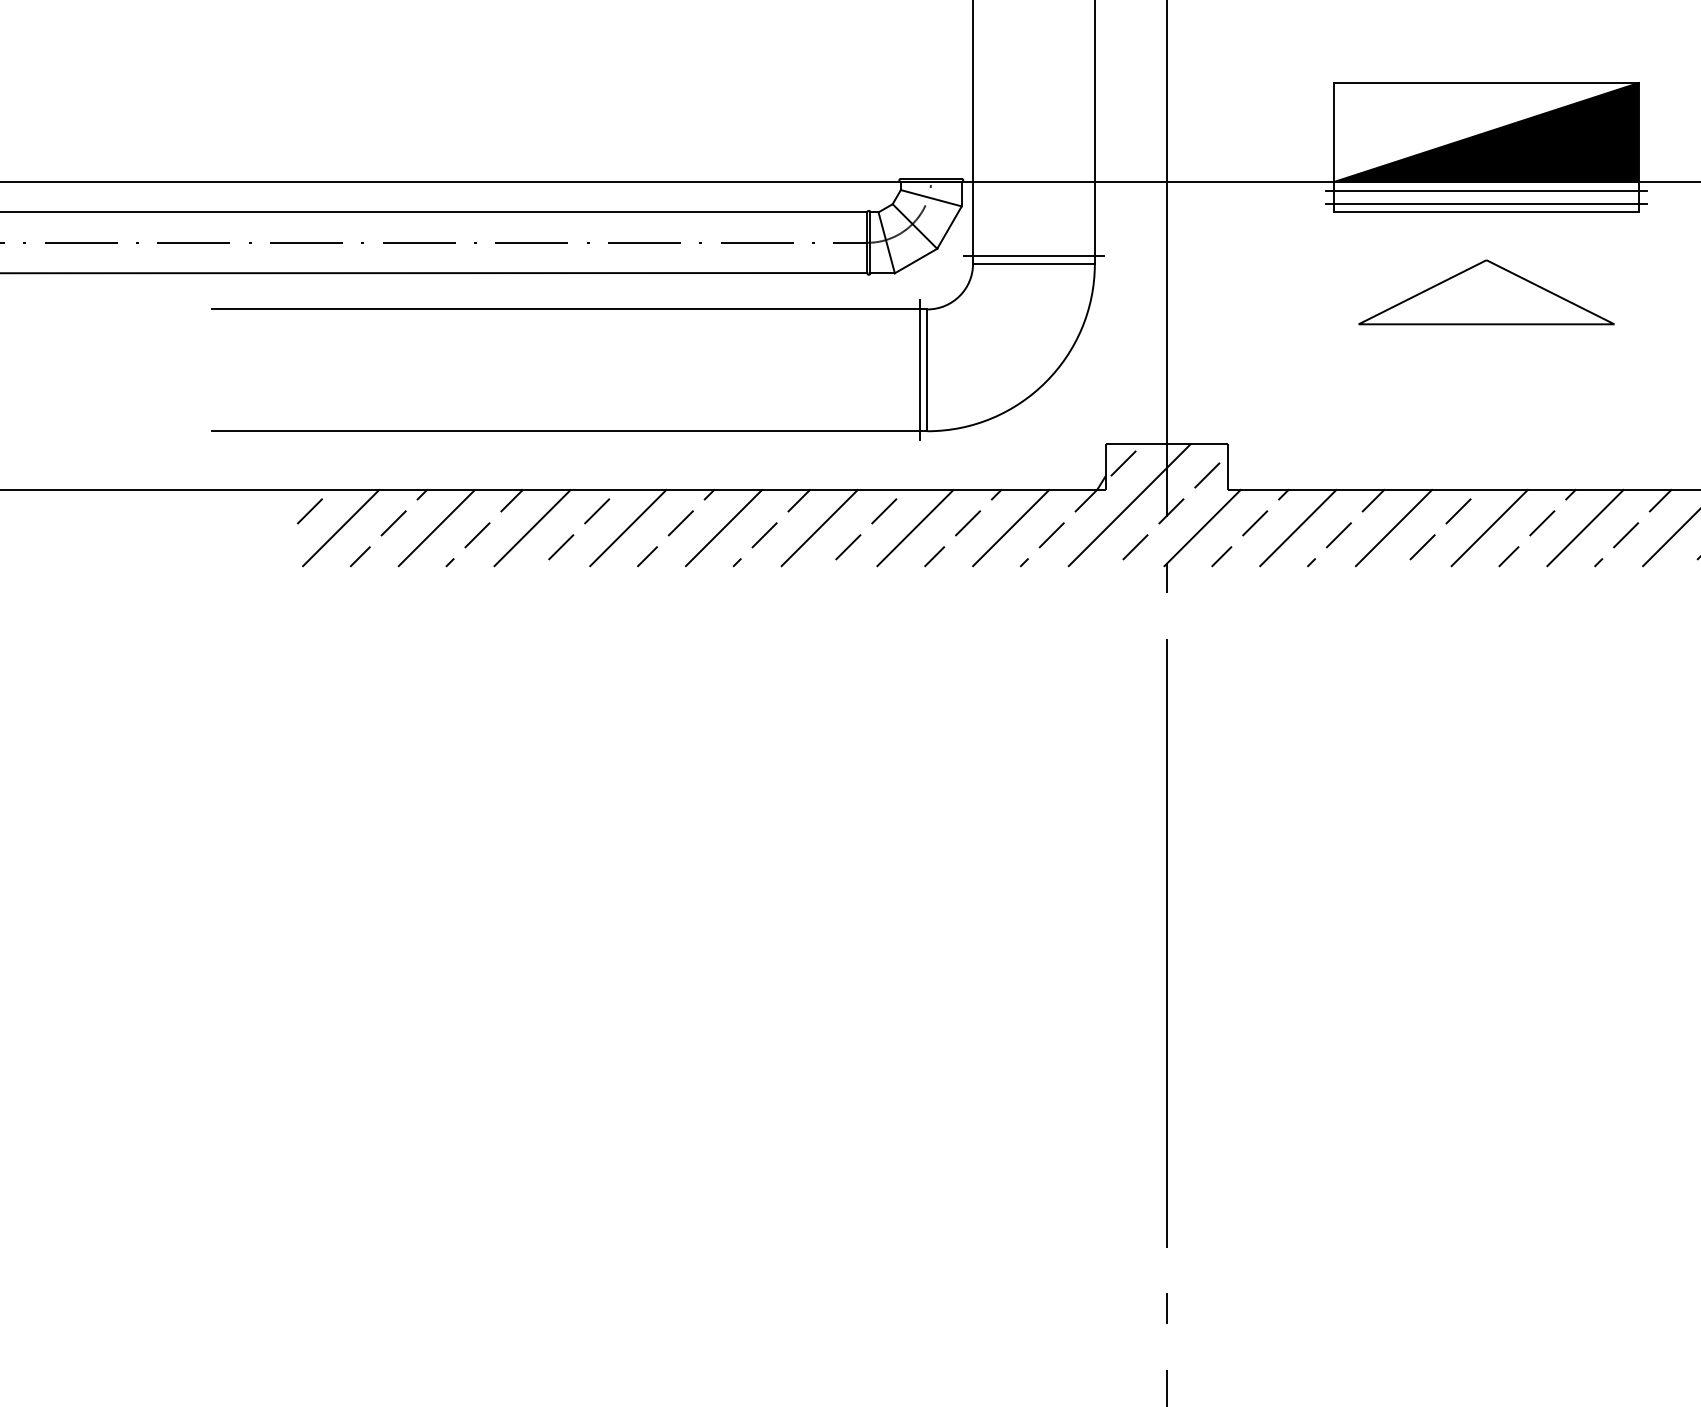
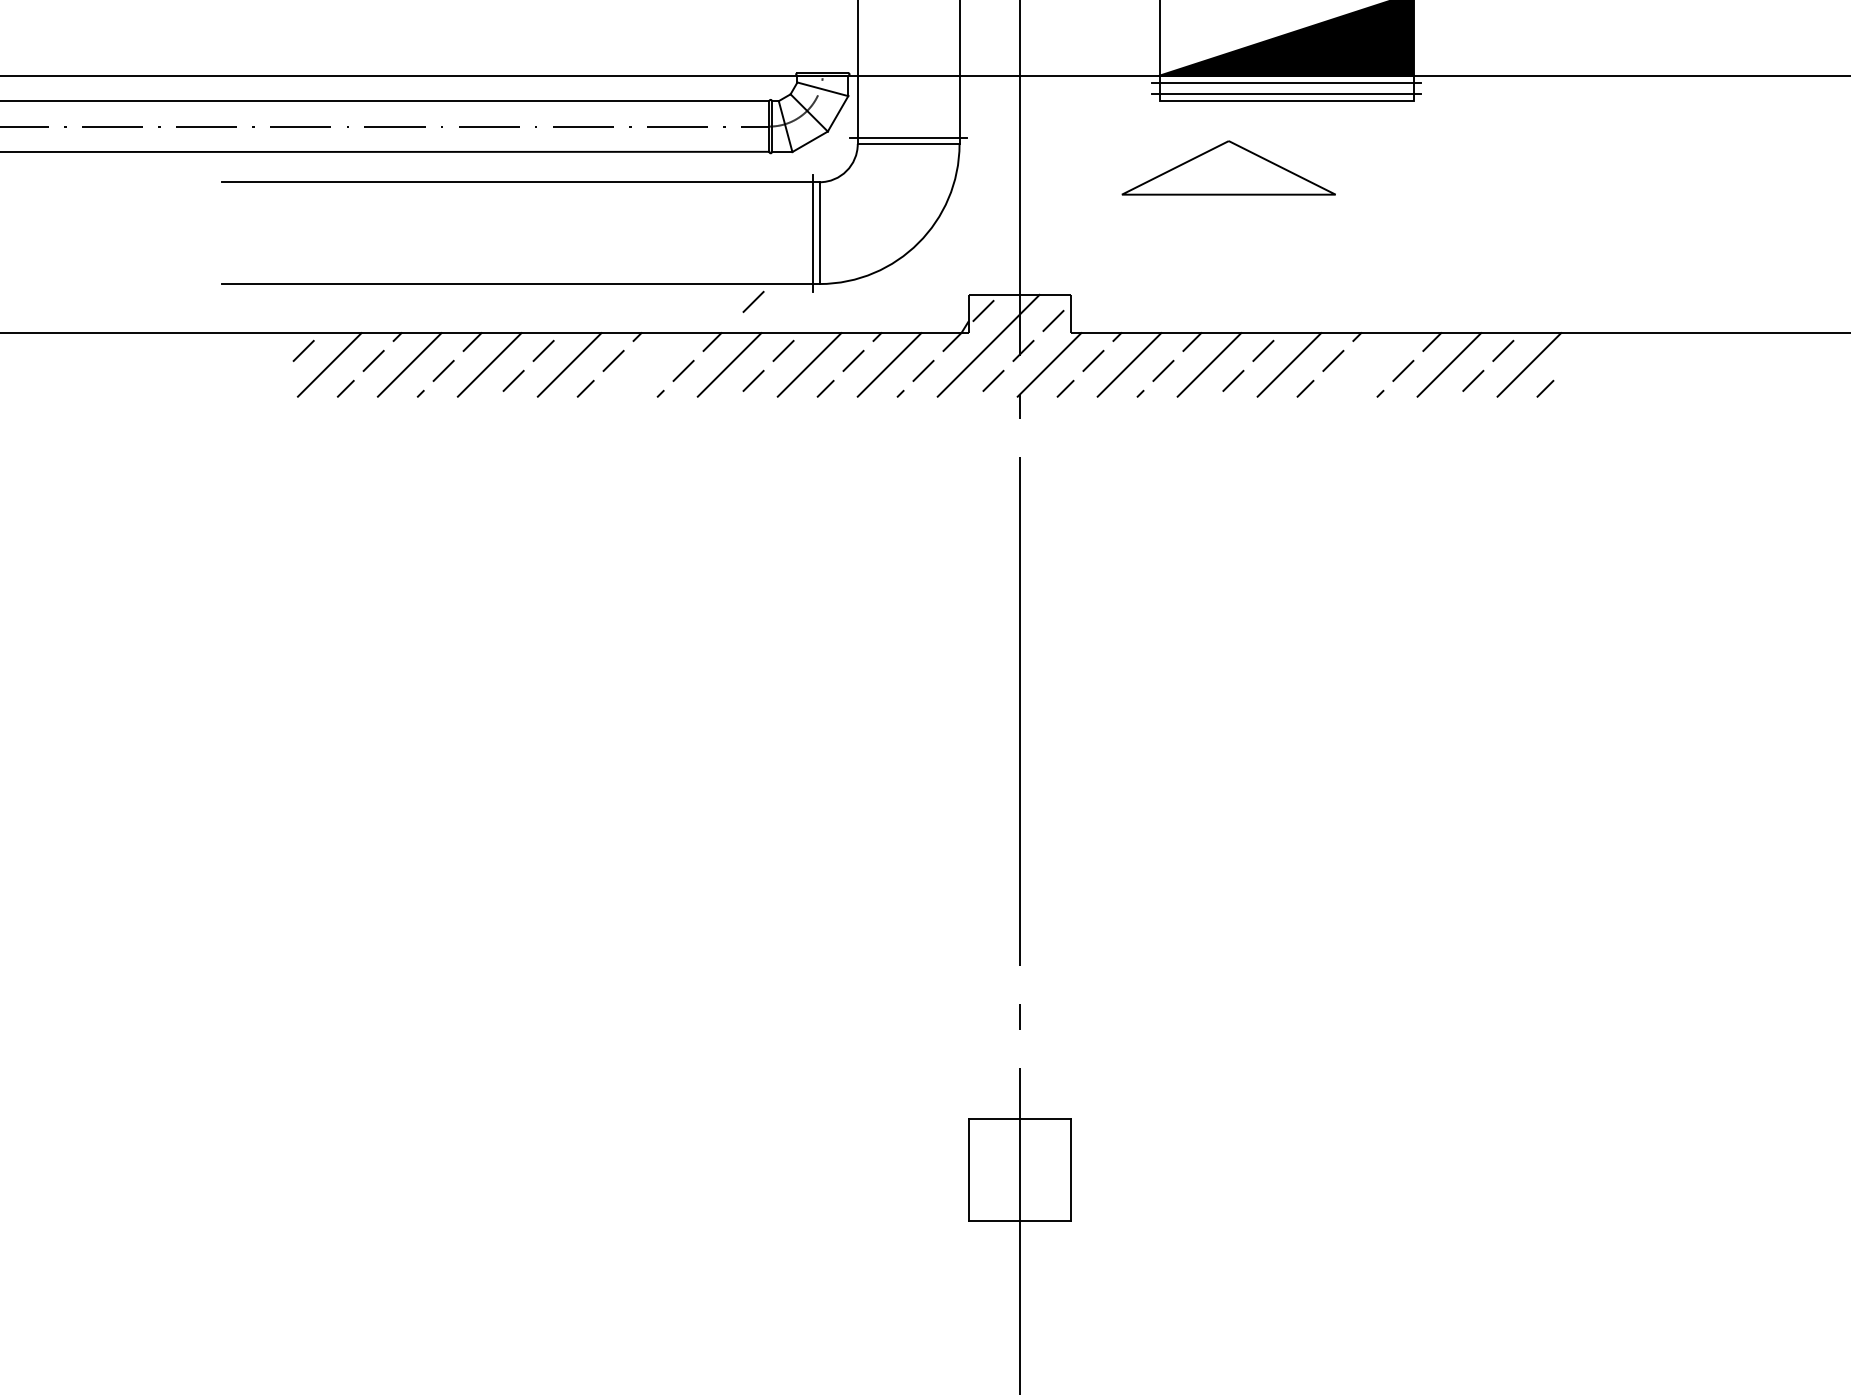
part: (1486, 291) -> (1228, 167), moved
line: (848, 452) -> (753, 301), added
line: (723, 527) -> (649, 364), removed
line: (1585, 527) -> (1369, 364), removed

